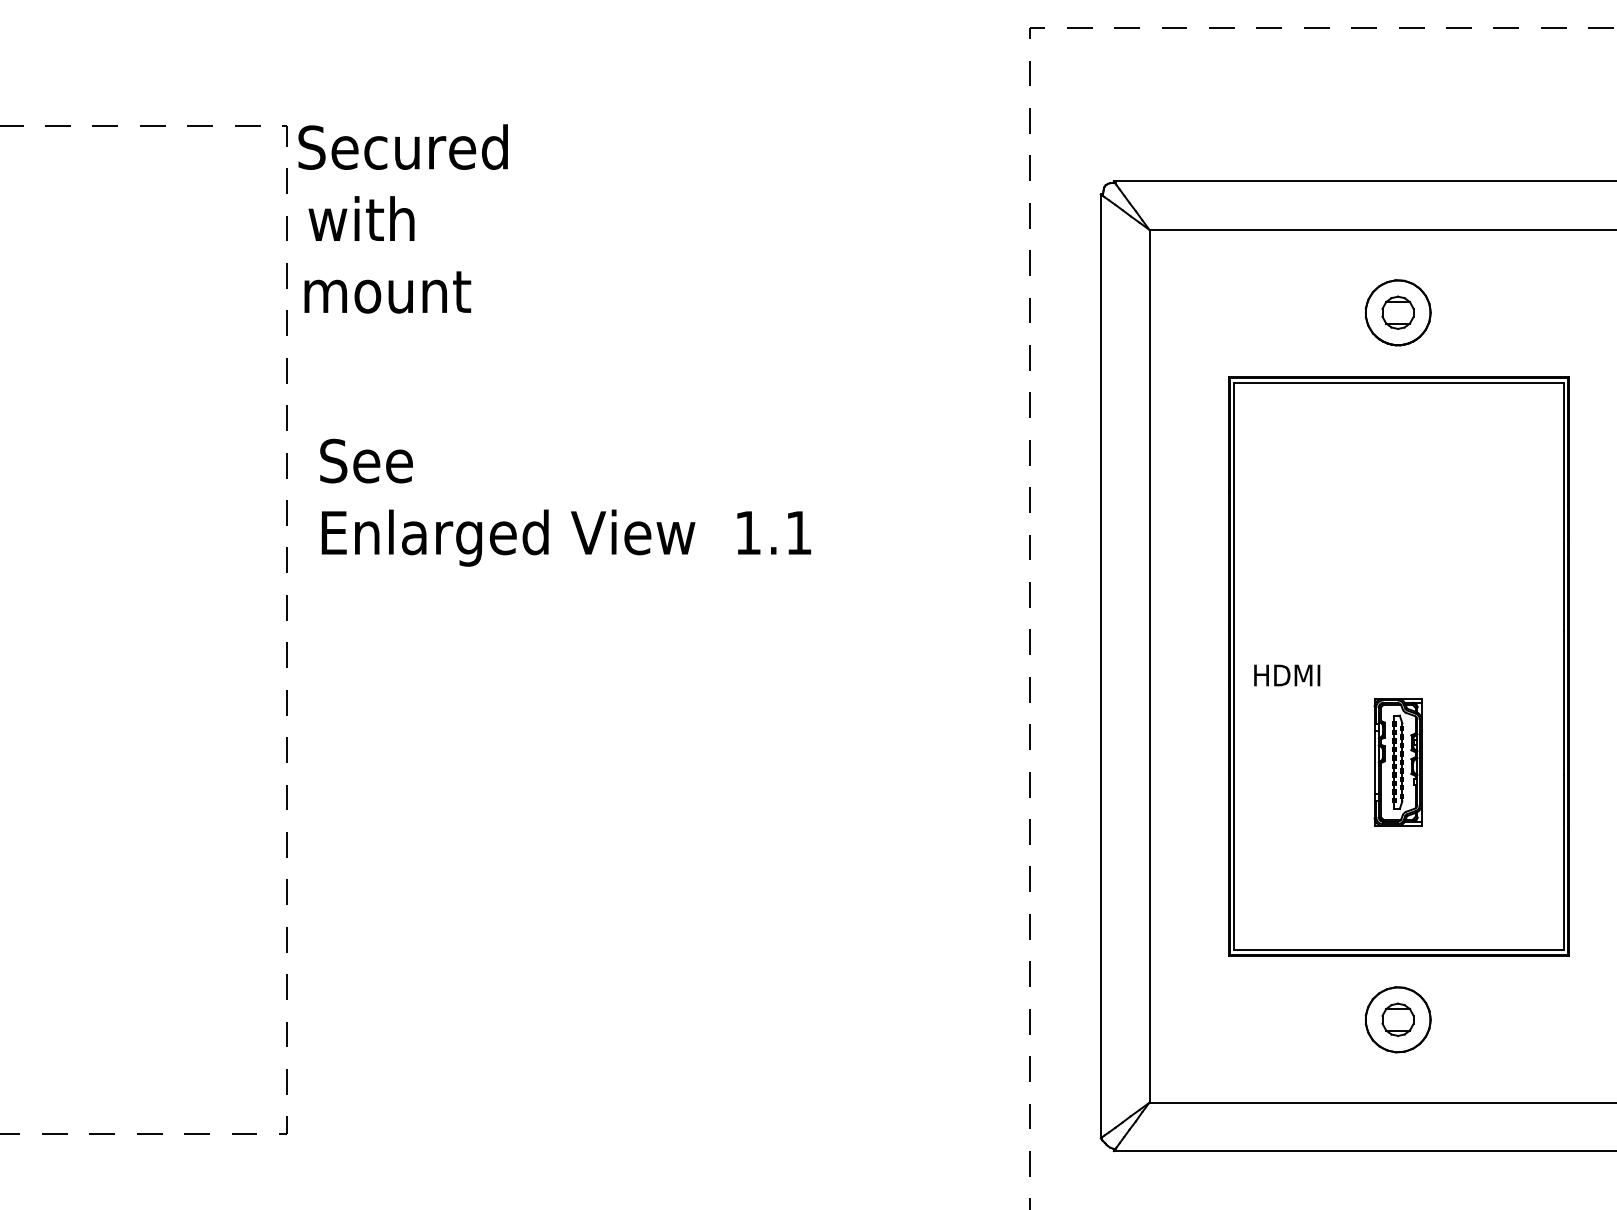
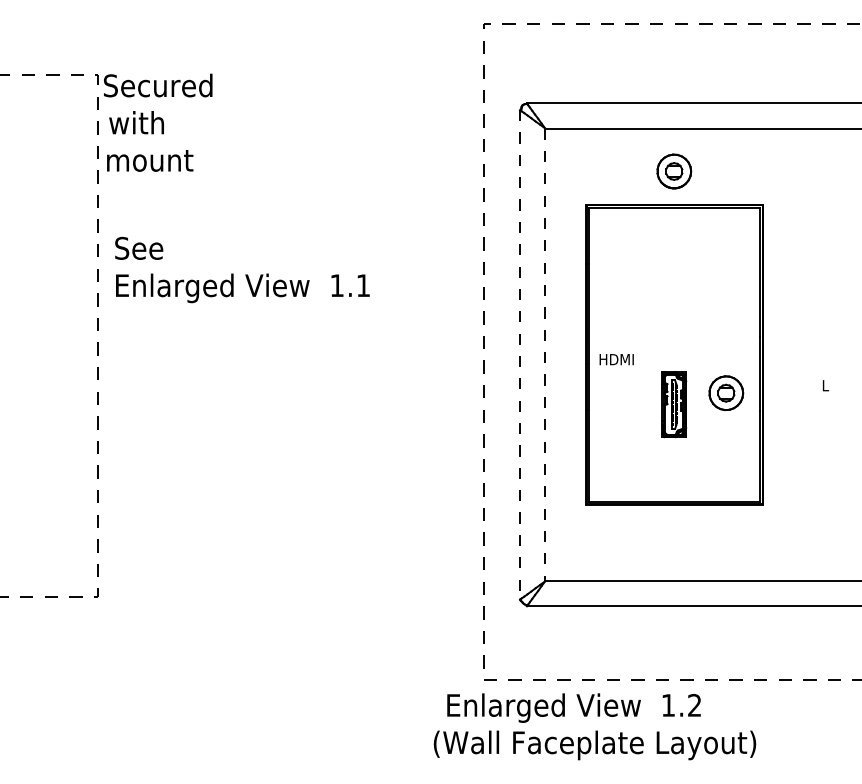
line: (1101, 665) -> (520, 354), solid -> dashed
line: (1149, 667) -> (545, 355), solid -> dashed
part: (1398, 1020) -> (726, 393), moved

